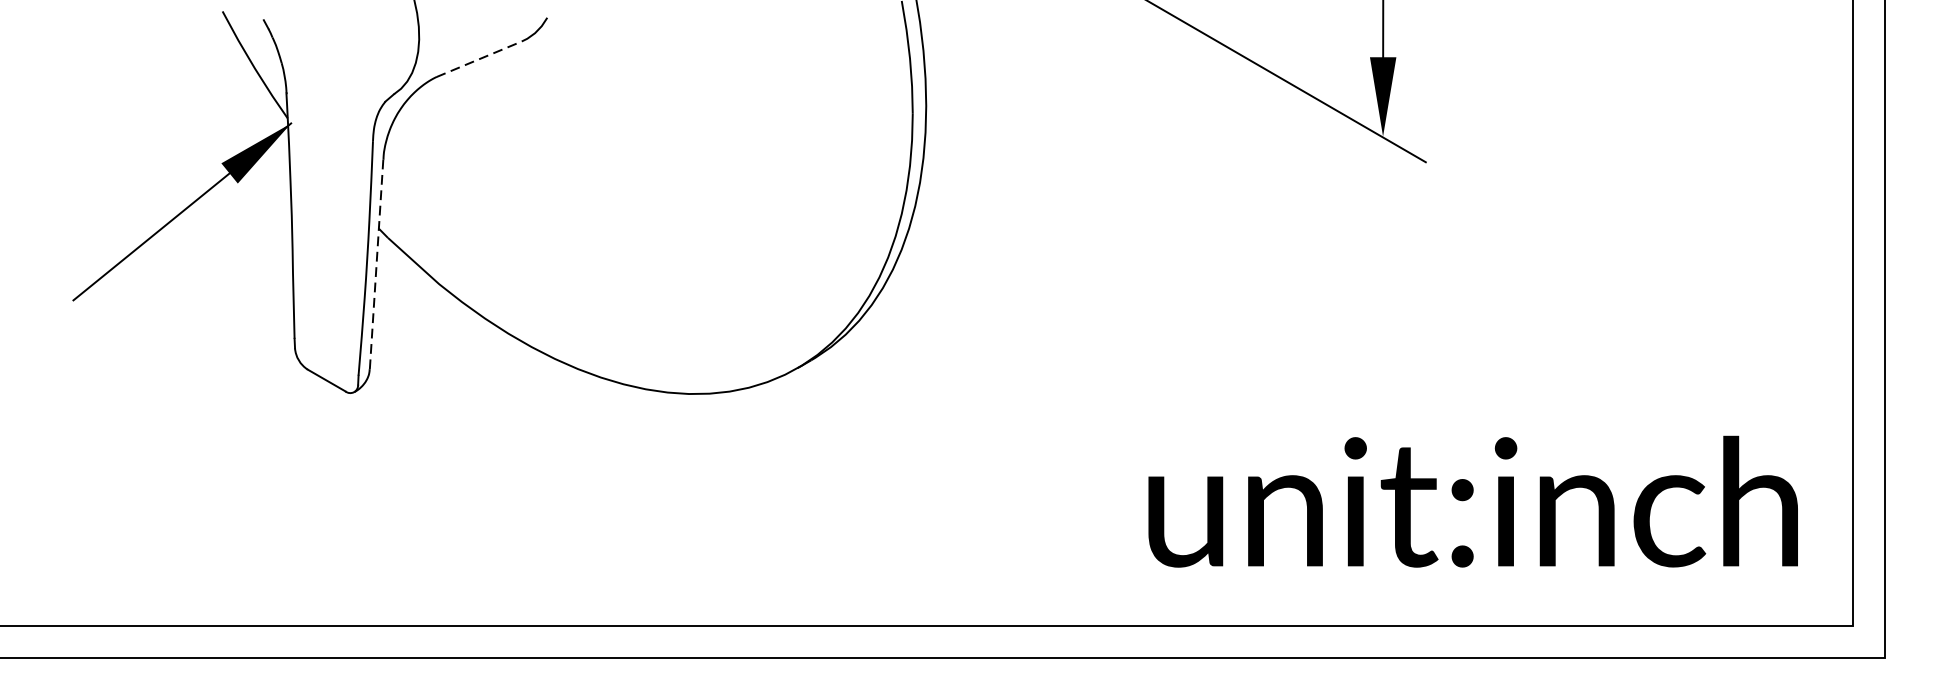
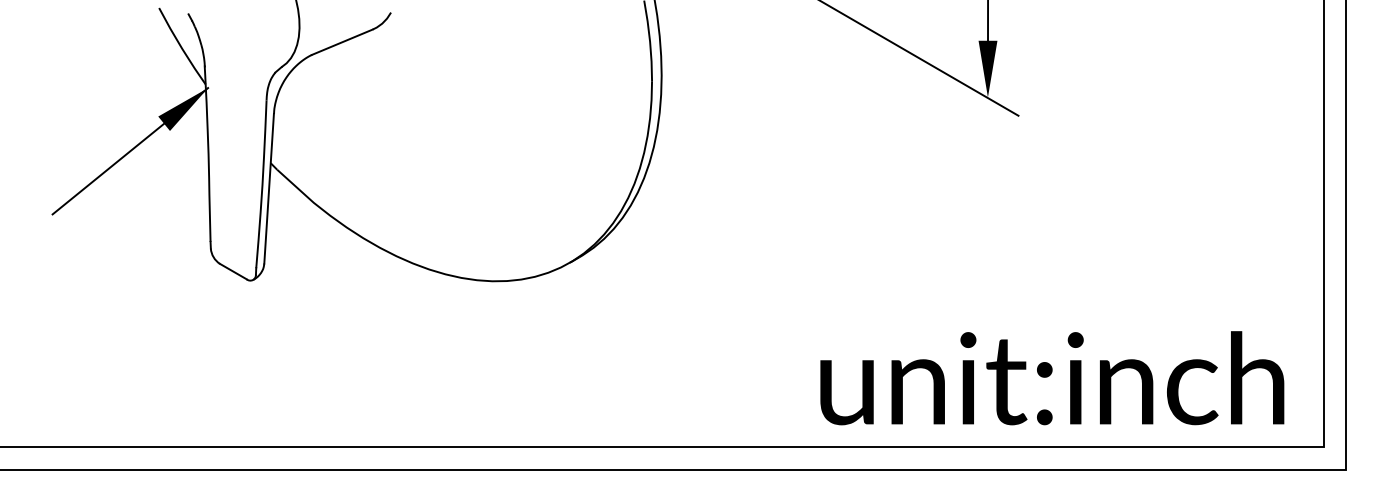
line: (479, 59) -> (342, 42), dashed -> solid
line: (377, 264) -> (269, 188), dashed -> solid
text: (1473, 502) -> (1052, 378), moved

